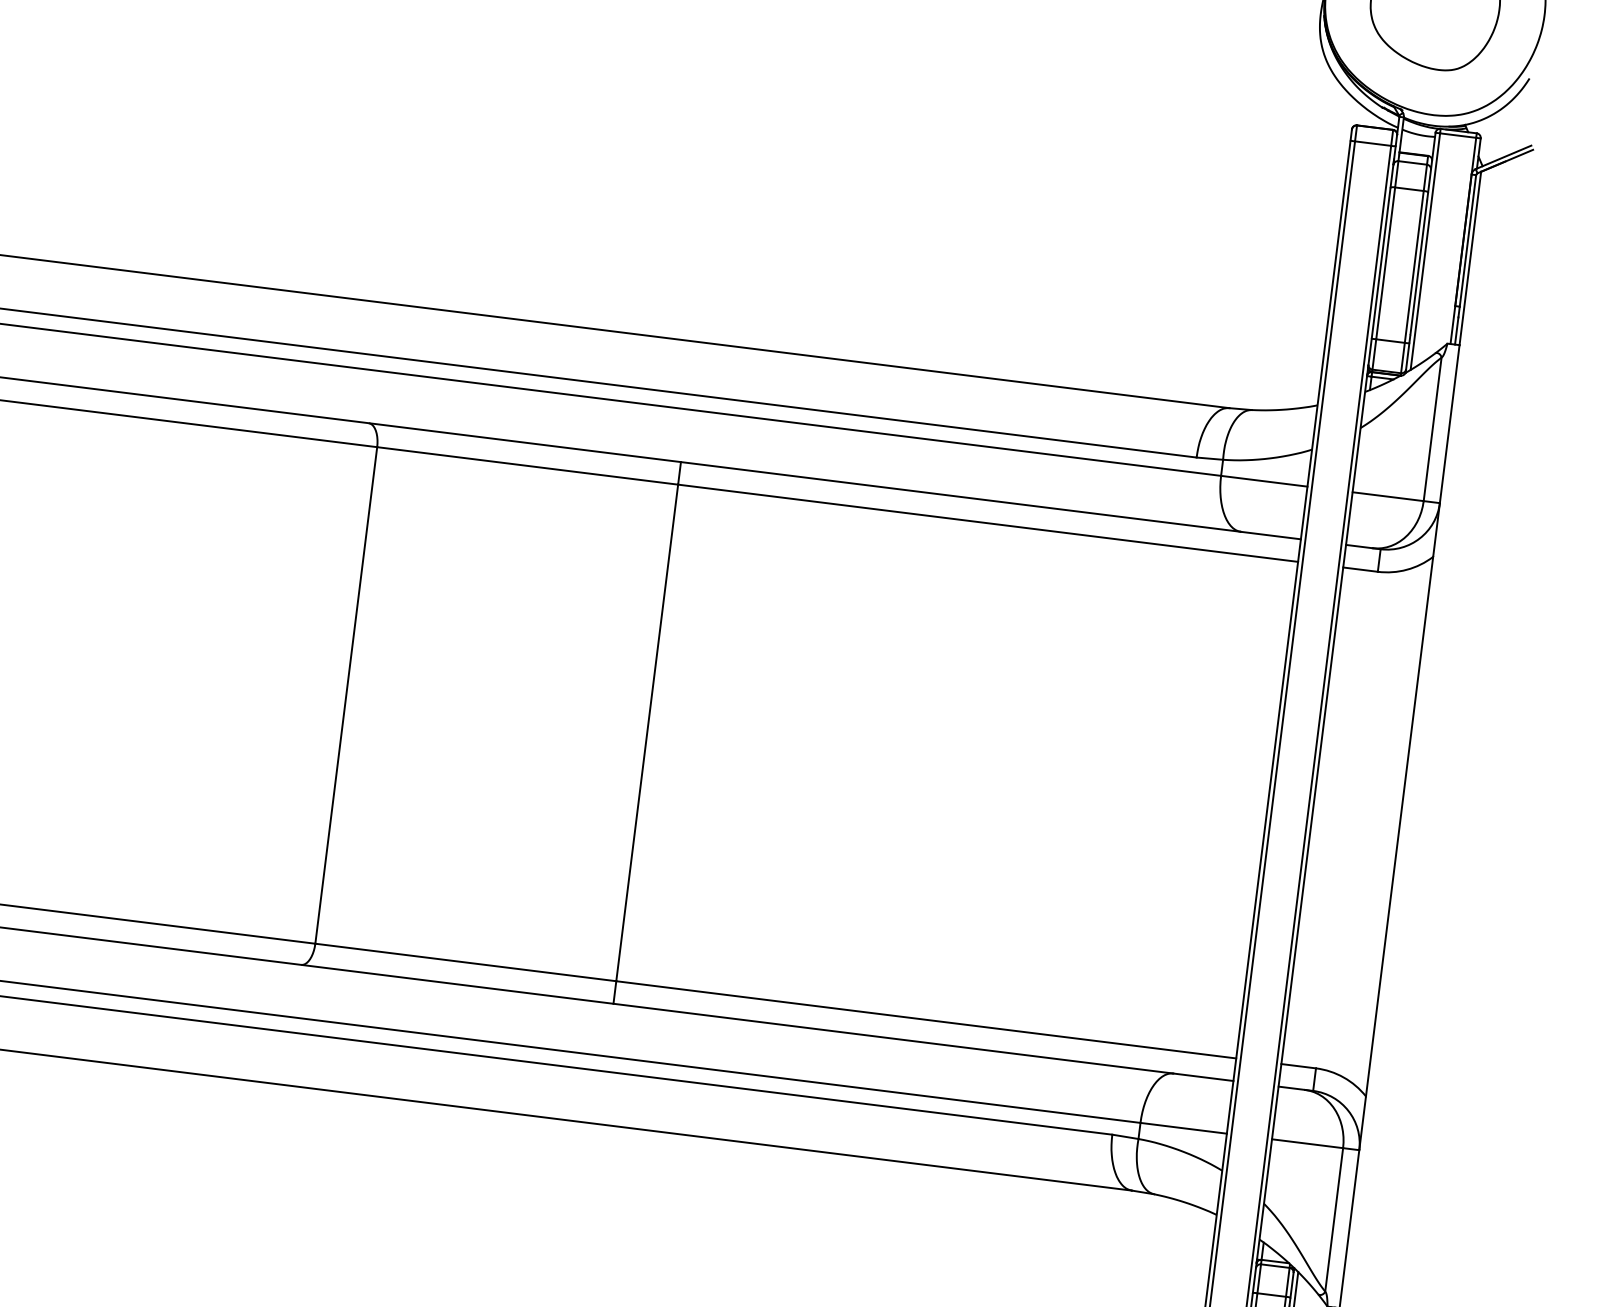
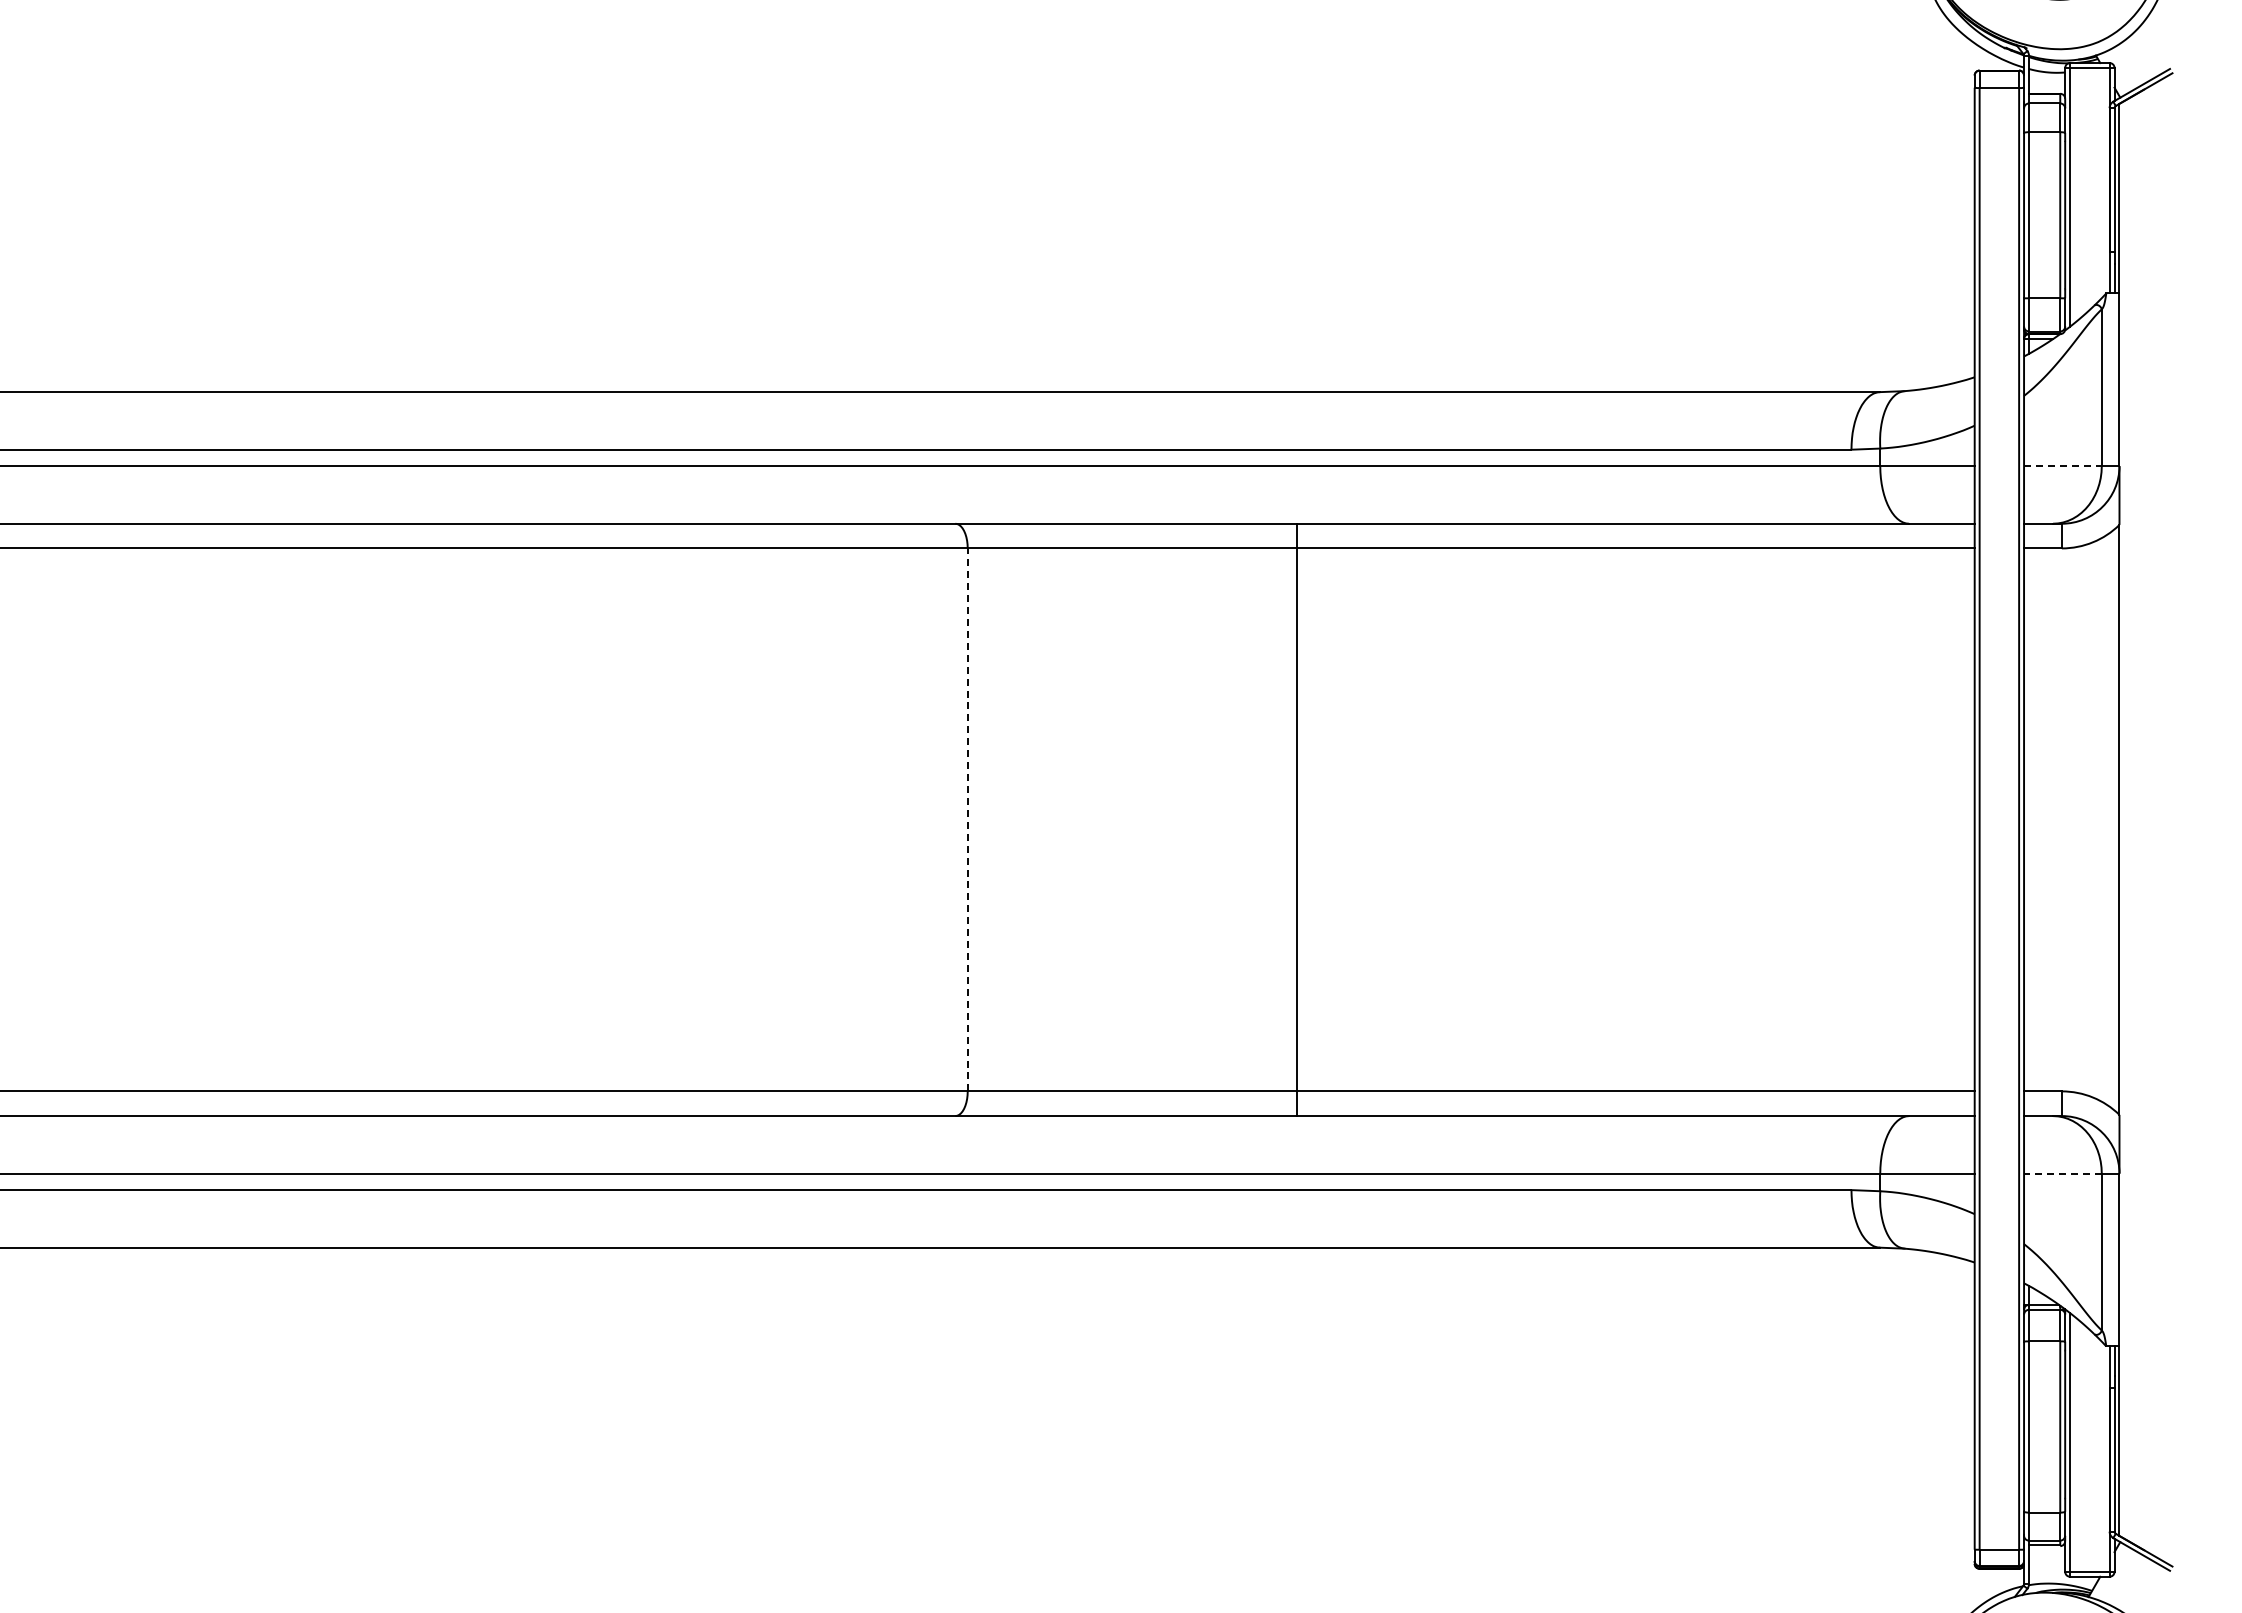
line: (1387, 496) -> (2062, 466), solid -> dashed
line: (346, 695) -> (967, 819), solid -> dashed
line: (1307, 1143) -> (2062, 1173), solid -> dashed

